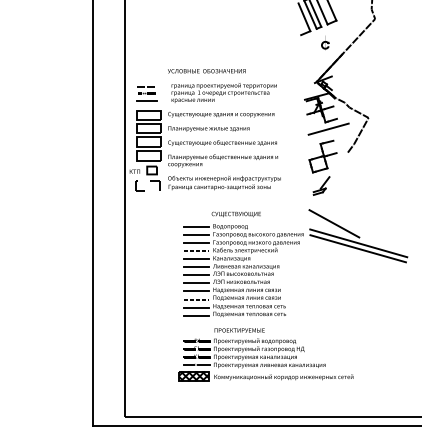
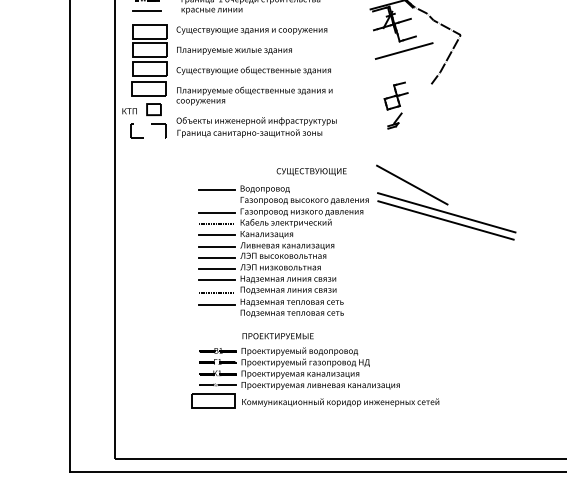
part: (322, 167) -> (395, 105), size x0.6
text: (235, 214) -> (310, 171), moved
line: (196, 235) -> (216, 201), removed
line: (196, 316) -> (216, 316), removed
hatch: (194, 376) -> (214, 401), removed

